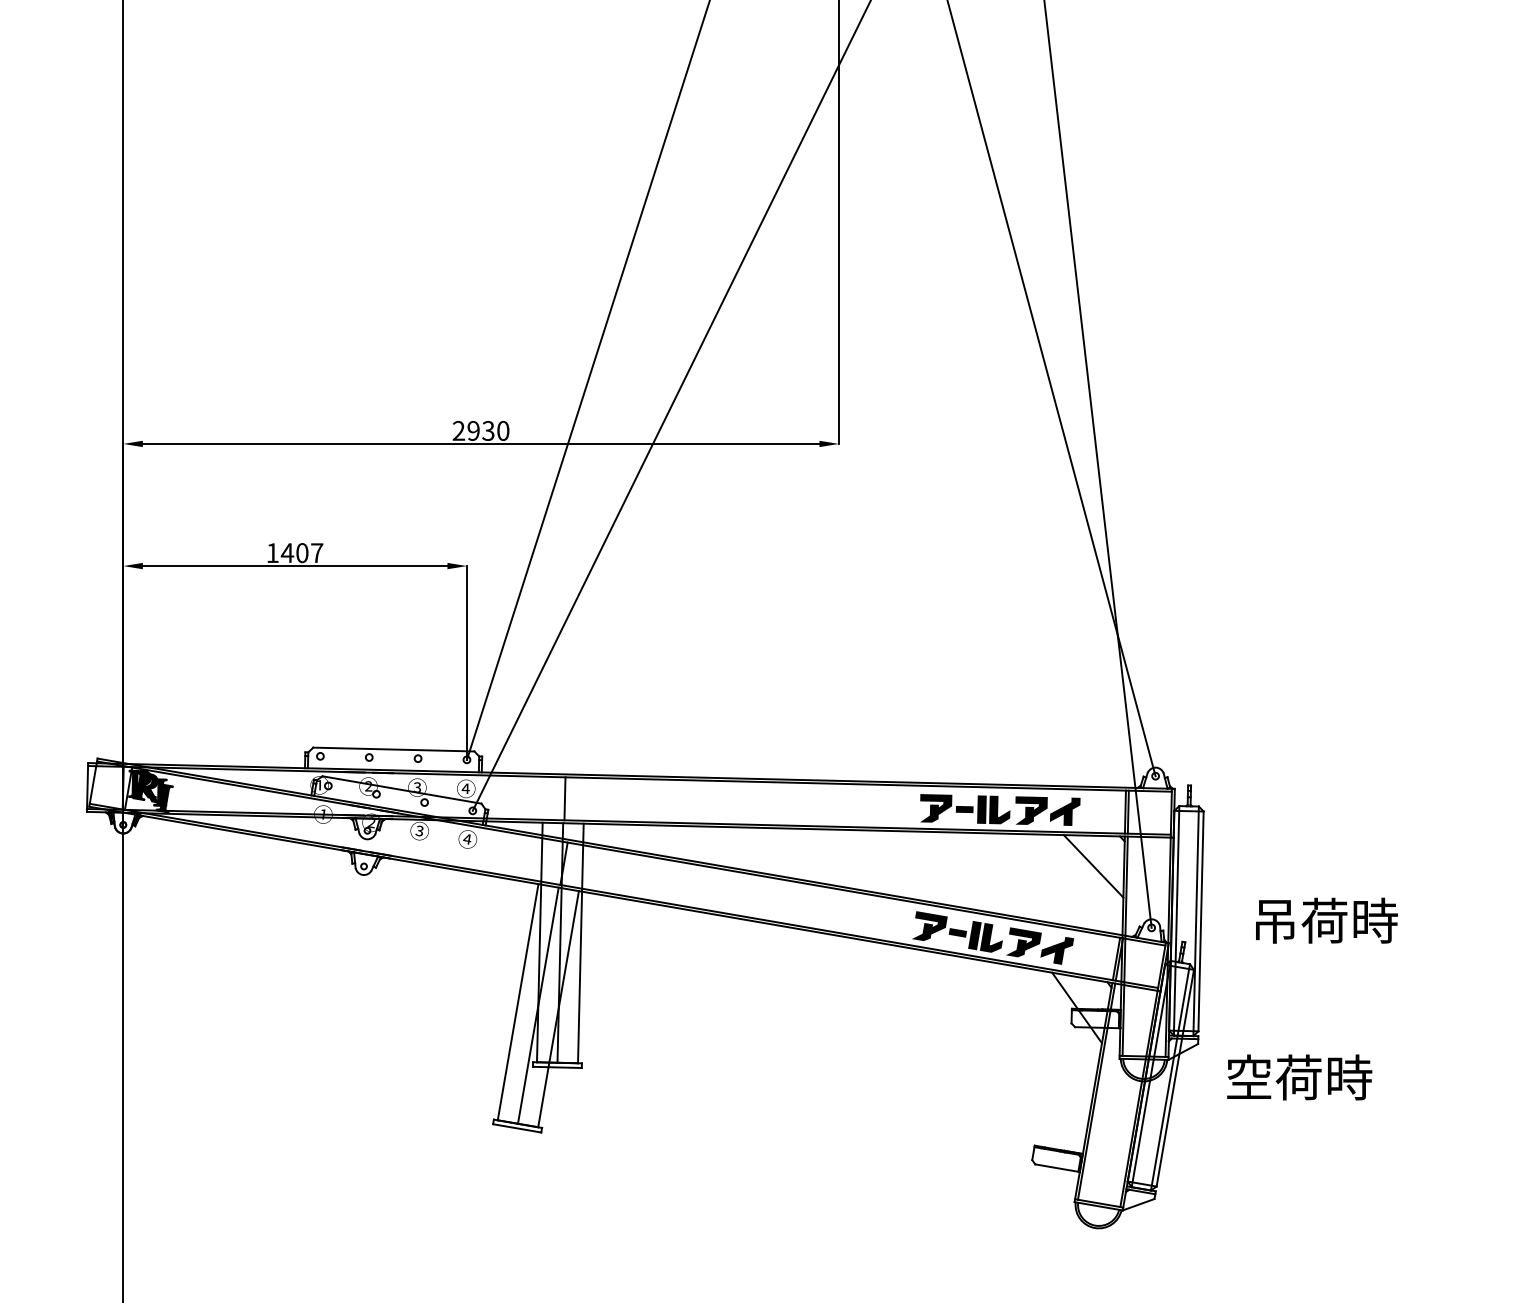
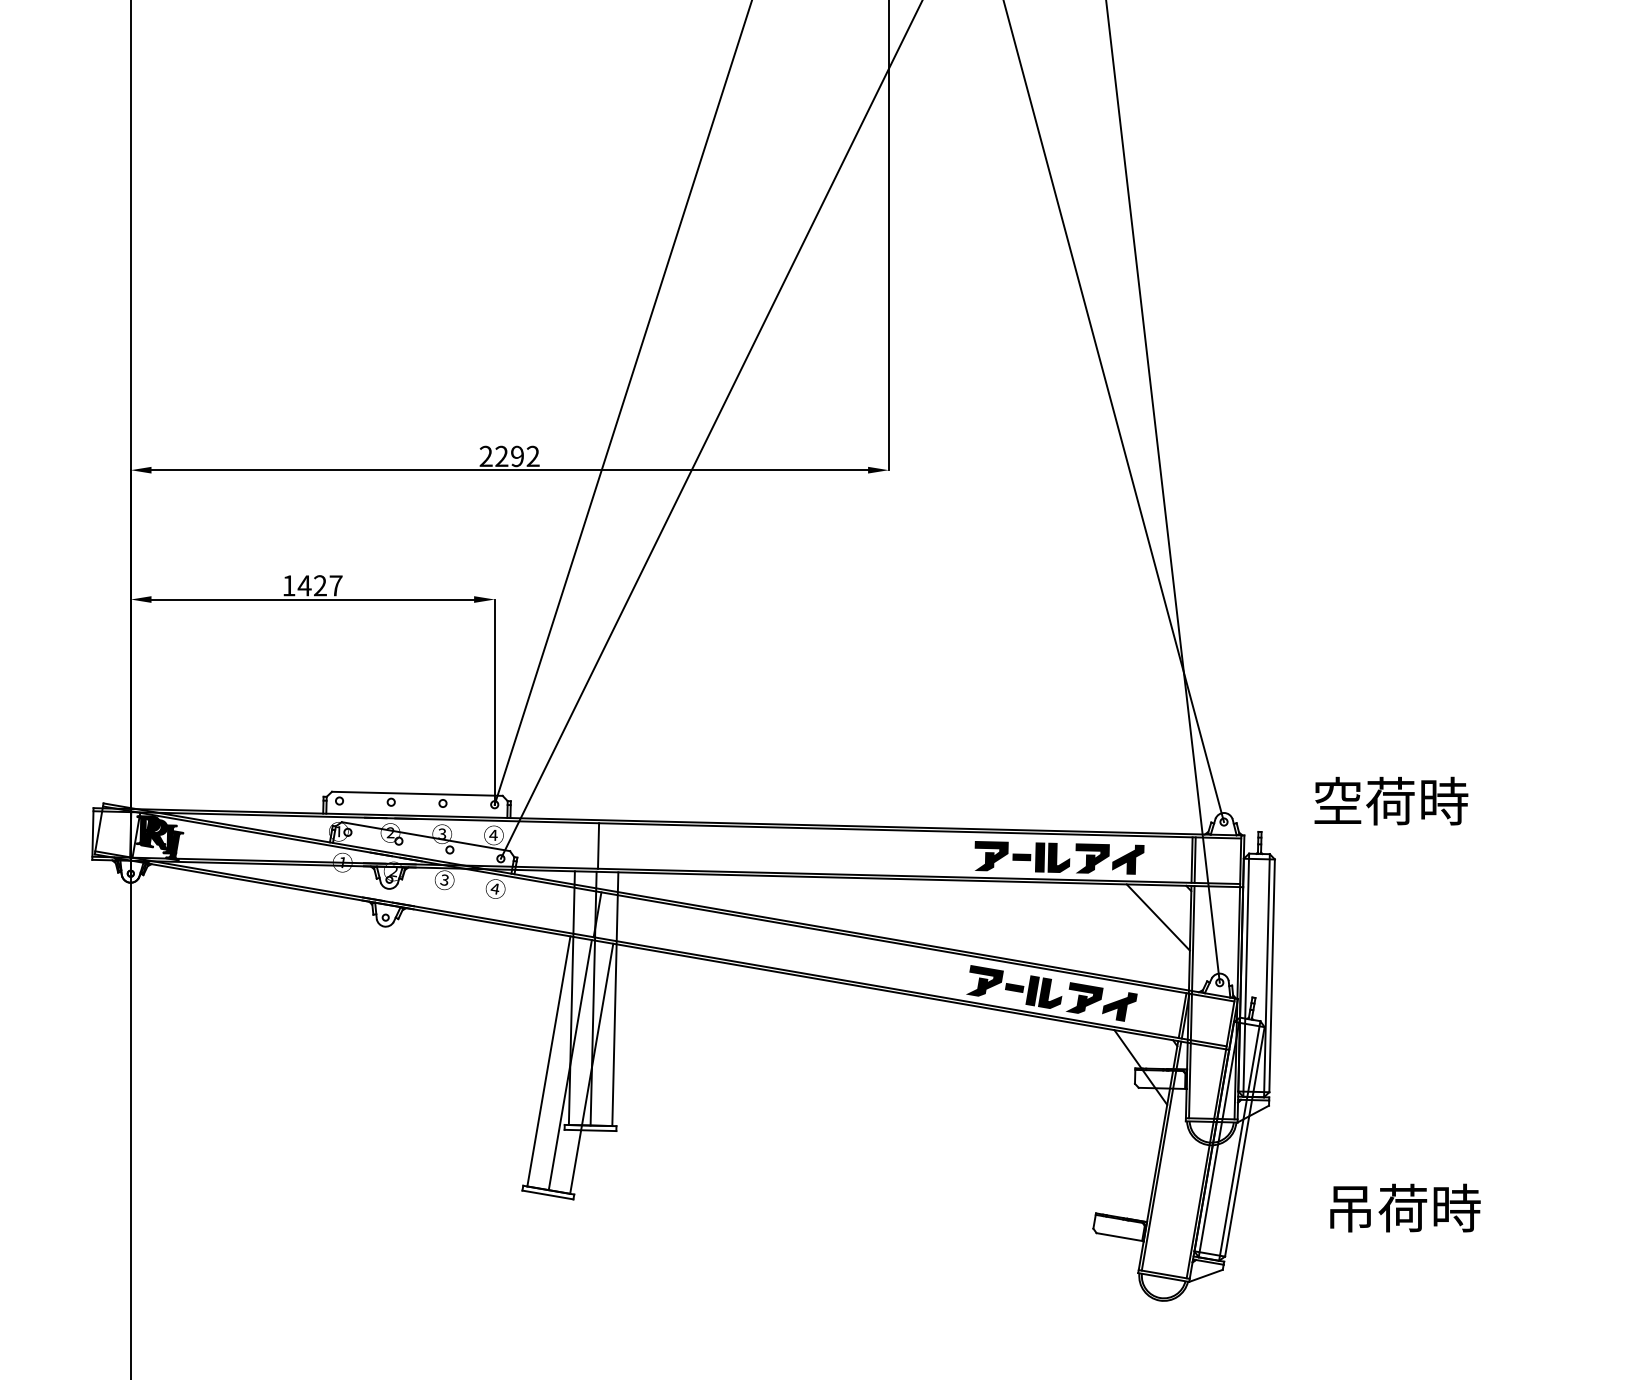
text: (488, 430) -> (517, 455), 2930 -> 2292
text: (302, 553) -> (320, 586), 1407 -> 1427
text: (1326, 920) -> (1404, 1207), moved
text: (1299, 1077) -> (1391, 801), moved

